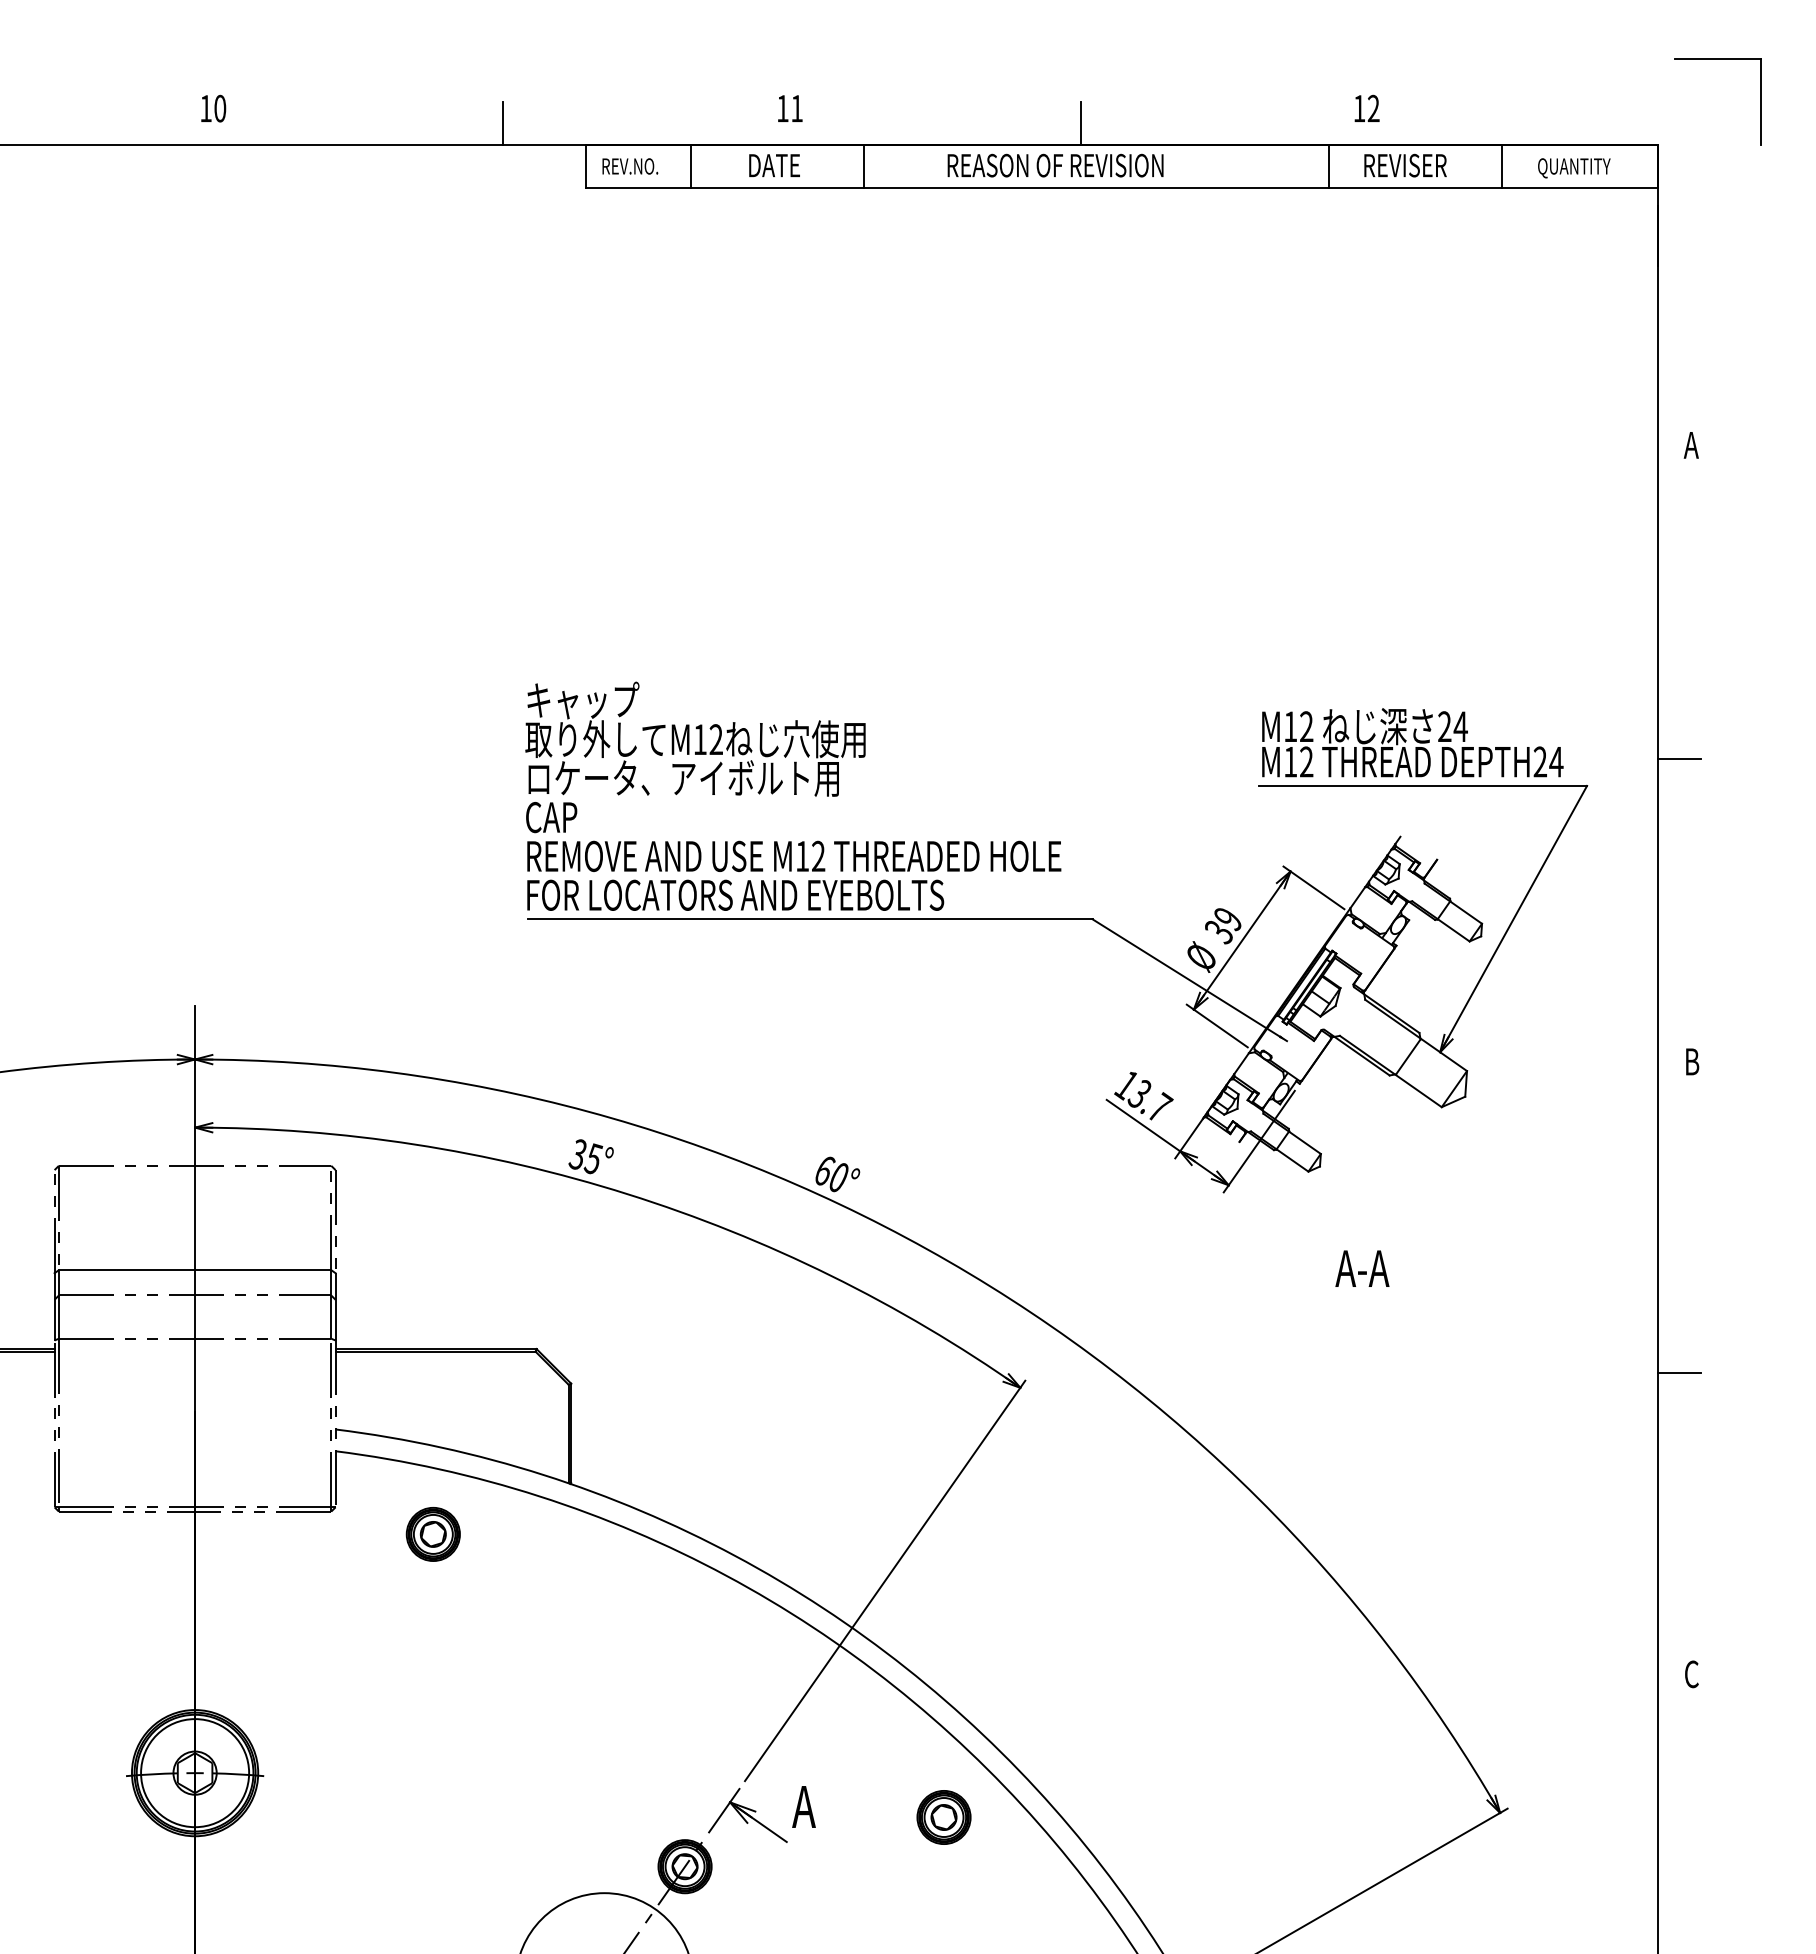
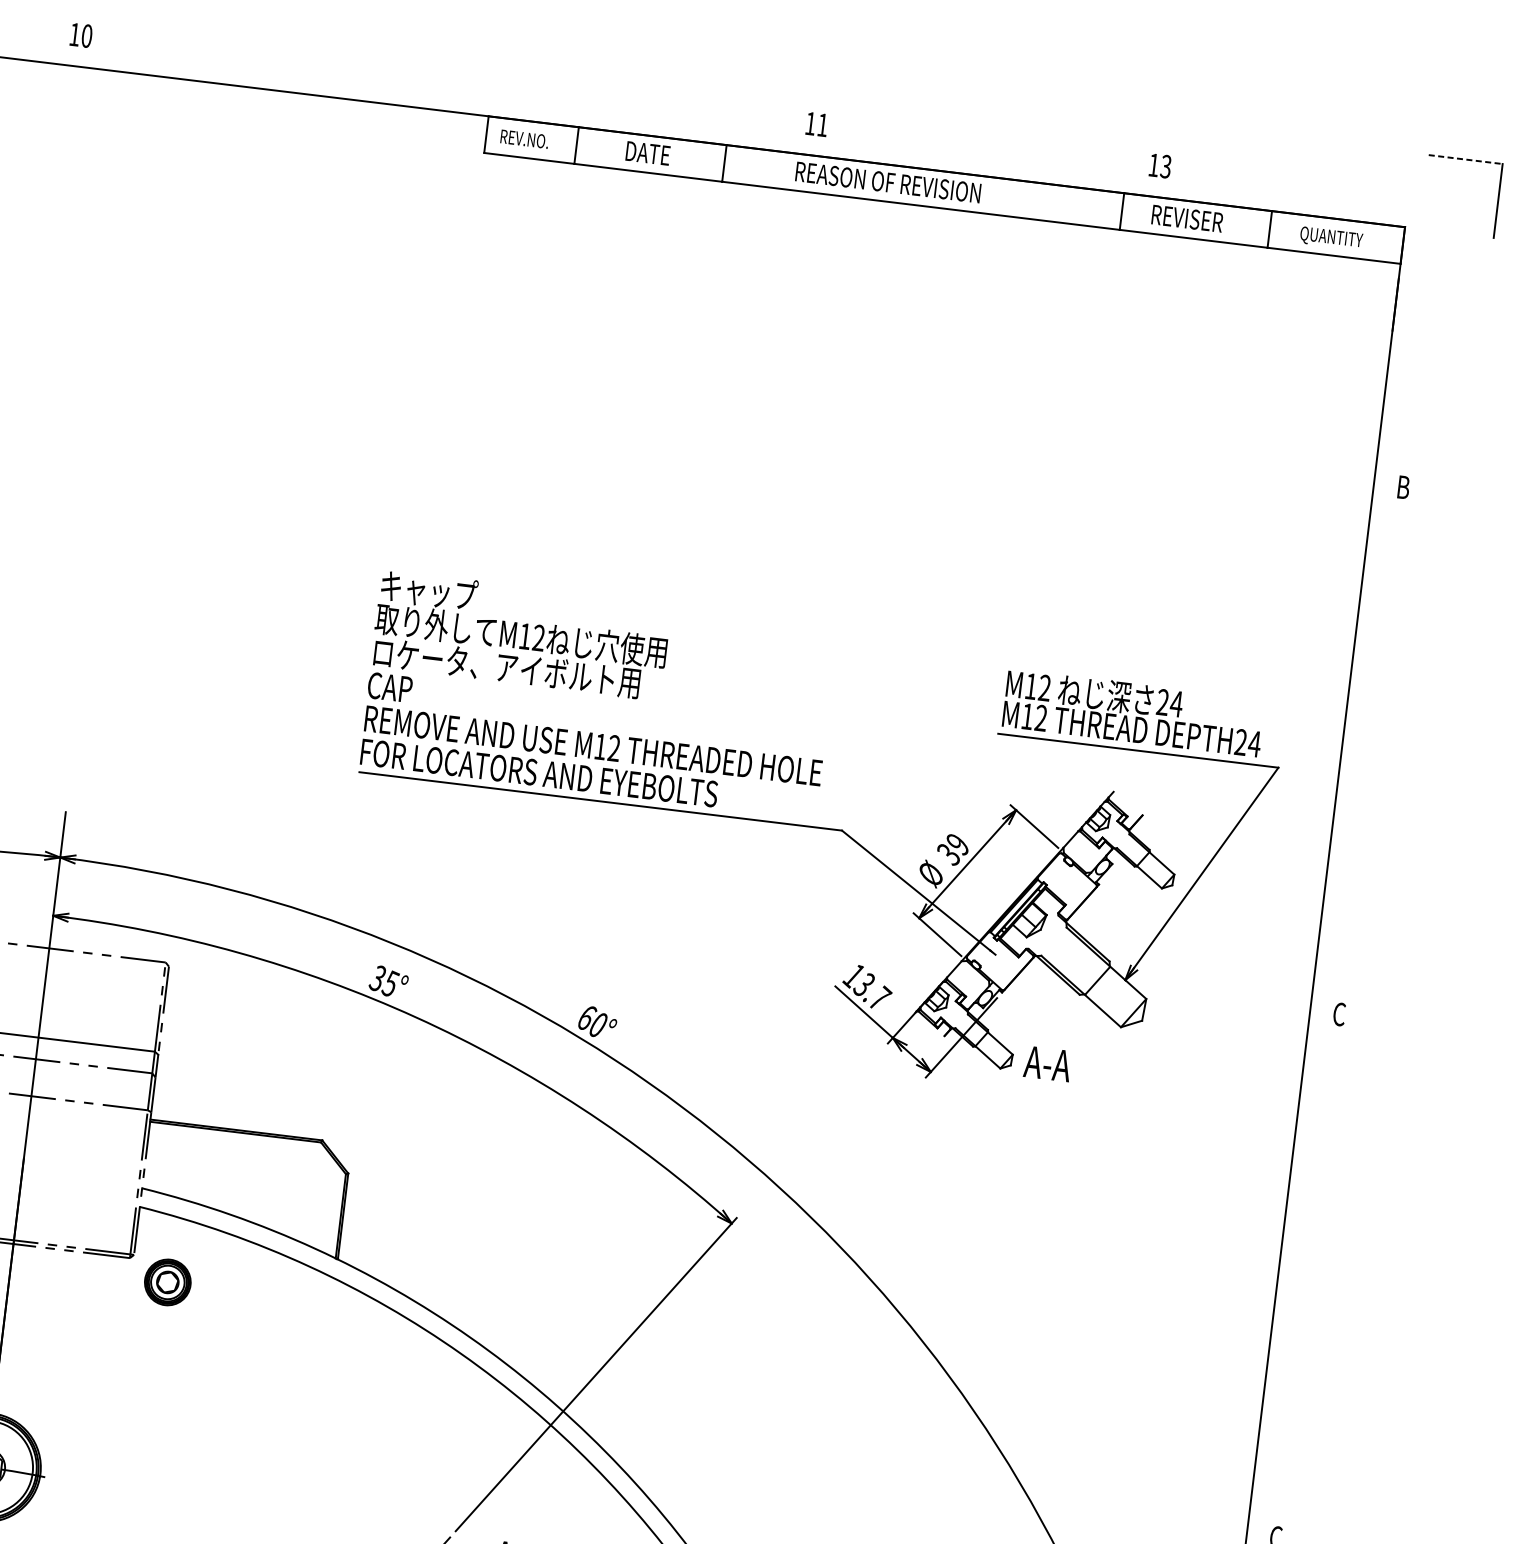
line: (1718, 58) -> (1466, 159), solid -> dashed
text: (213, 108) -> (81, 35), moved
text: (790, 108) -> (817, 124), moved
text: (1373, 108) -> (1165, 166), 12 -> 13
line: (503, 123) -> (420, 89), removed
line: (1080, 123) -> (913, 149), removed
text: (1691, 445) -> (1402, 487), A -> B
line: (1678, 758) -> (1359, 753), removed
text: (1692, 1061) -> (1340, 1014), B -> C
text: (1362, 1268) -> (1047, 1063), moved
line: (1678, 1372) -> (1295, 1278), removed
part: (432, 1534) -> (167, 1282), moved

